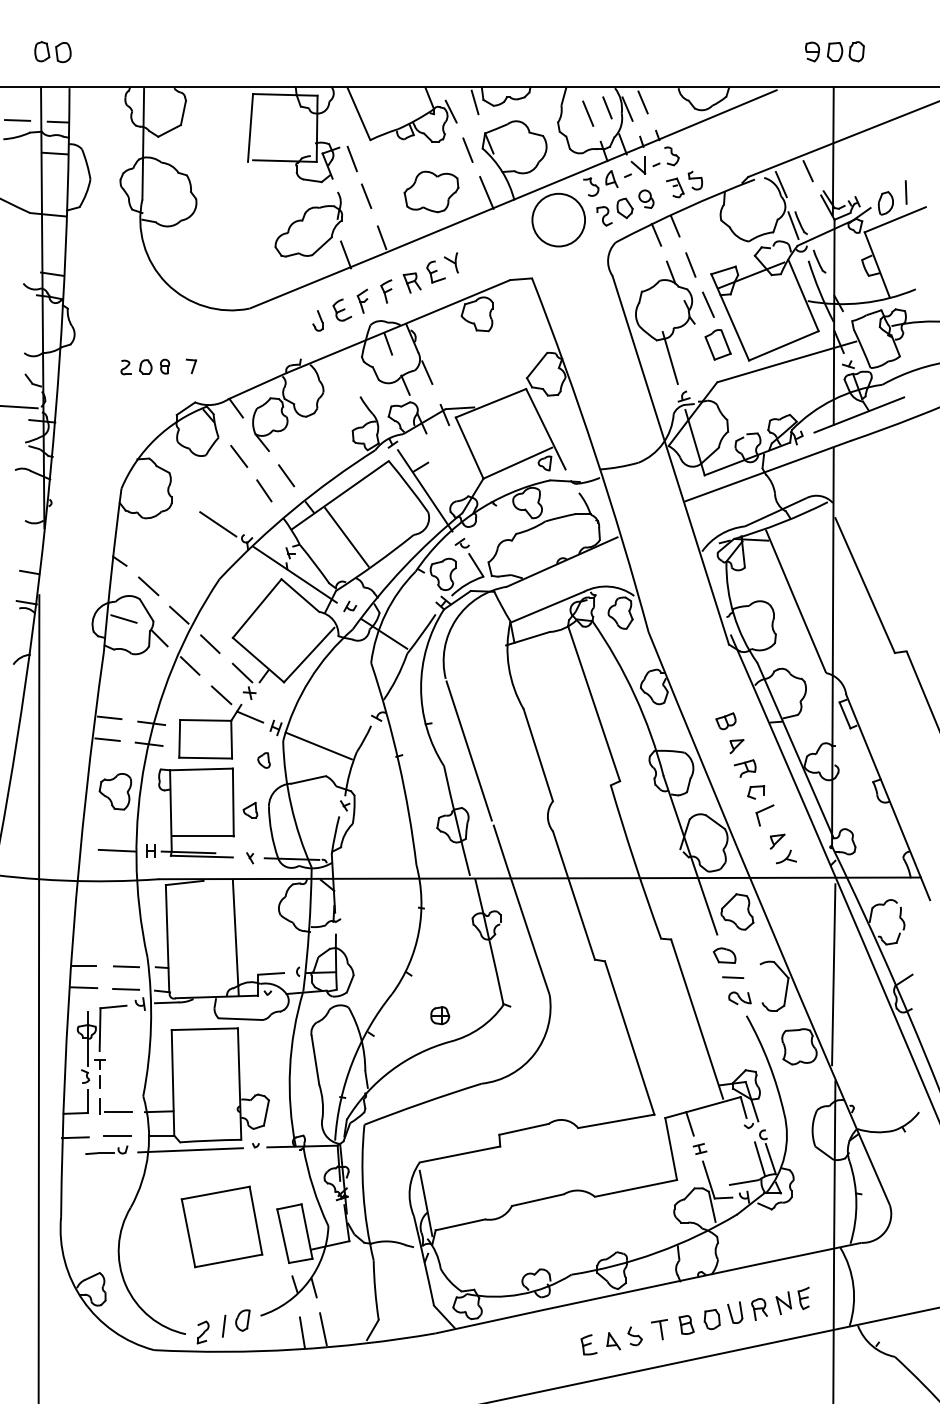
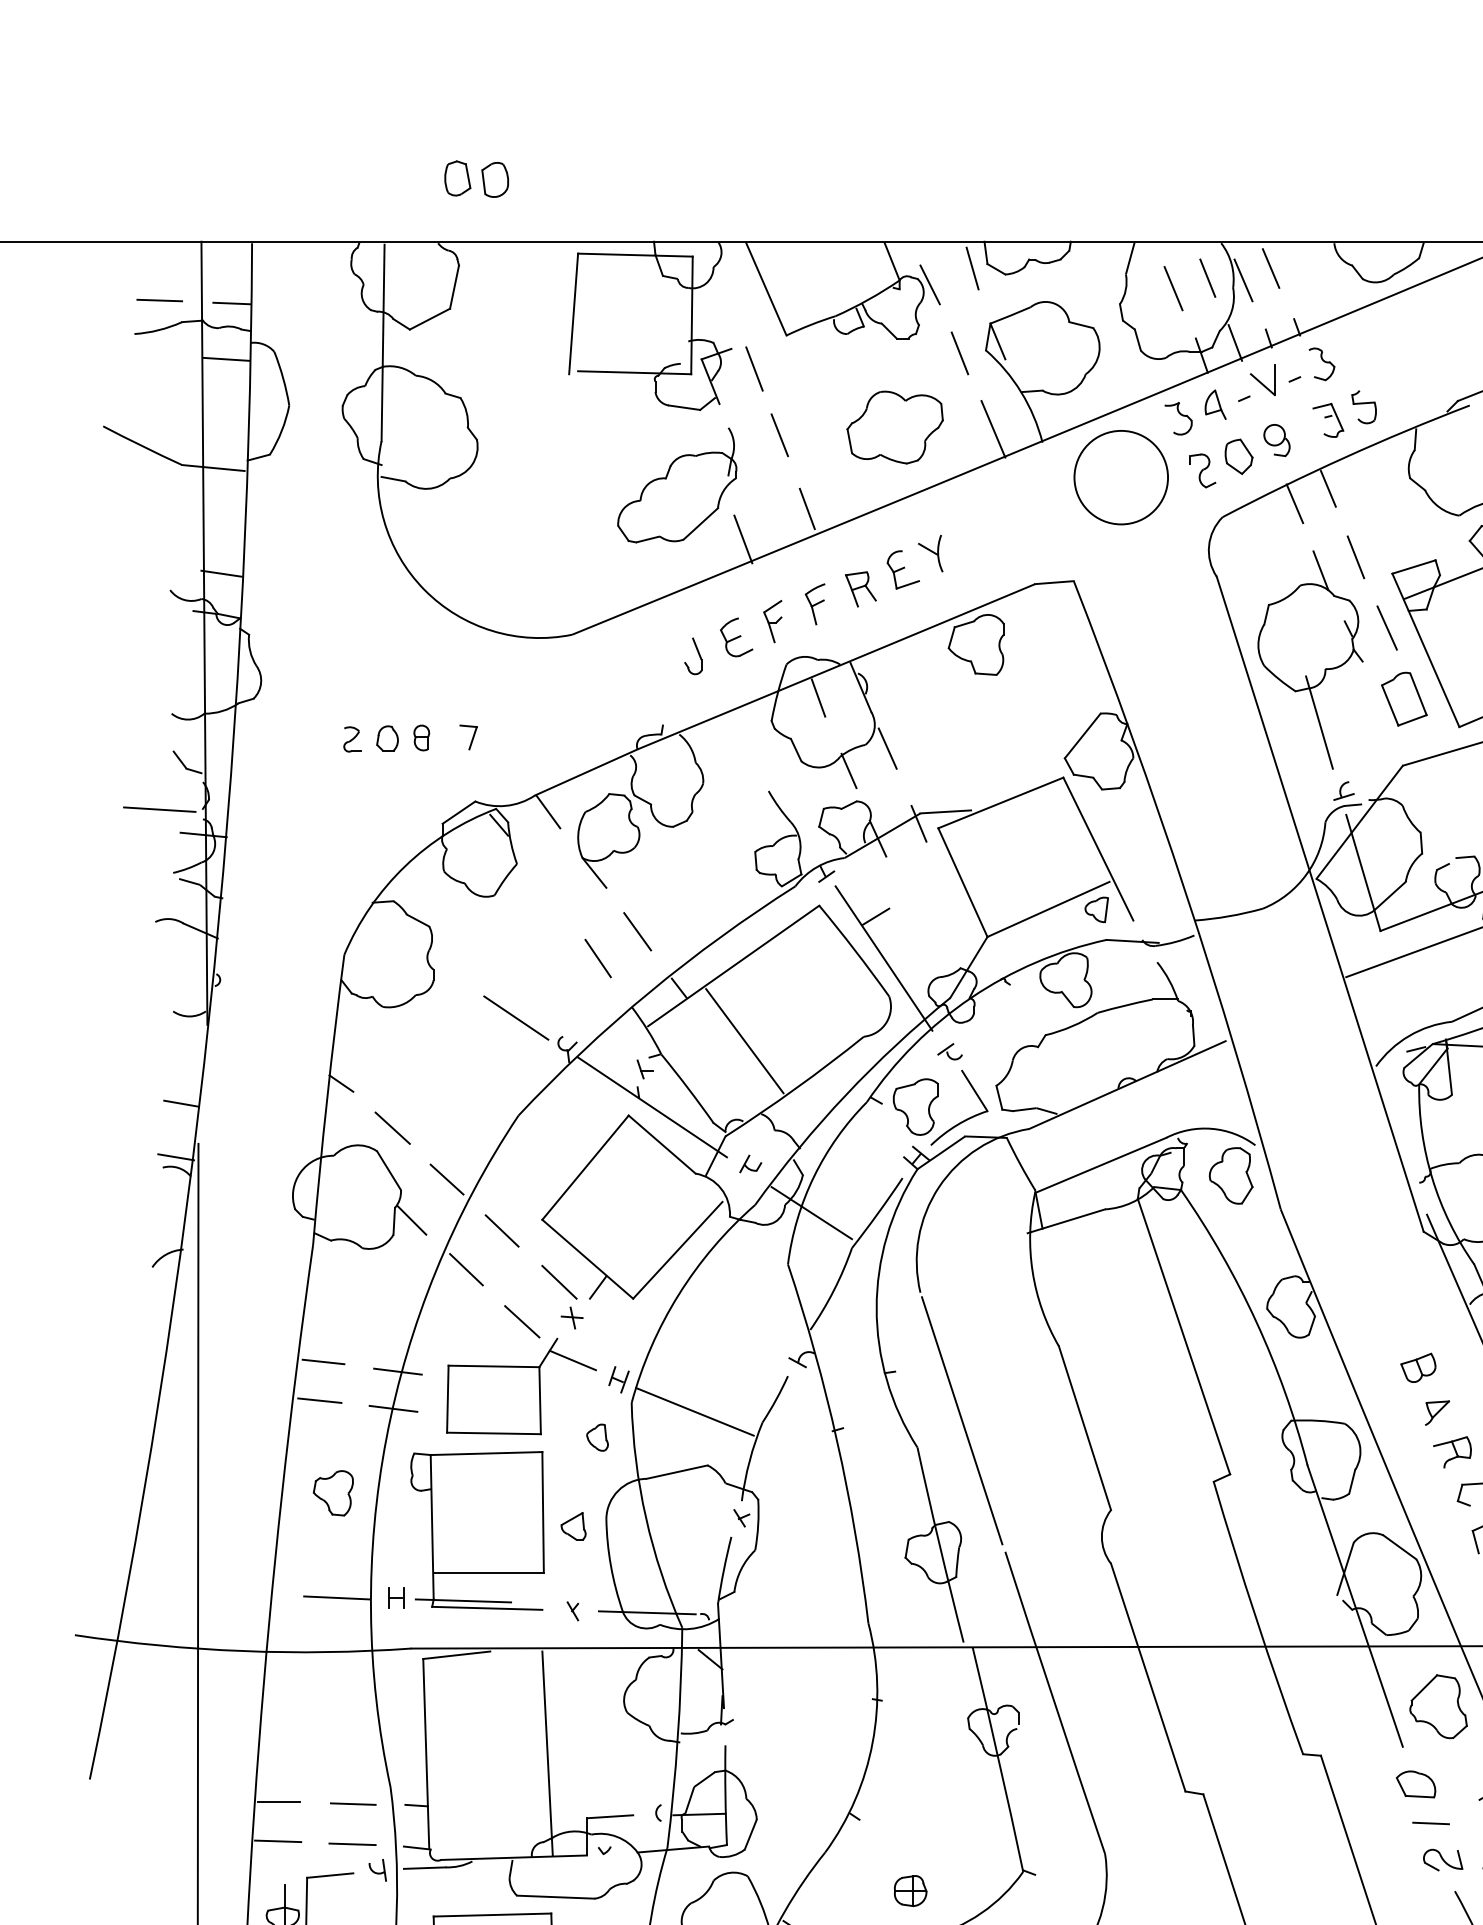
part: (52, 52) -> (475, 179), moved
line: (239, 456) -> (554, 897), removed
line: (123, 618) -> (347, 1185), removed
part: (114, 791) -> (331, 1492), size x0.7

